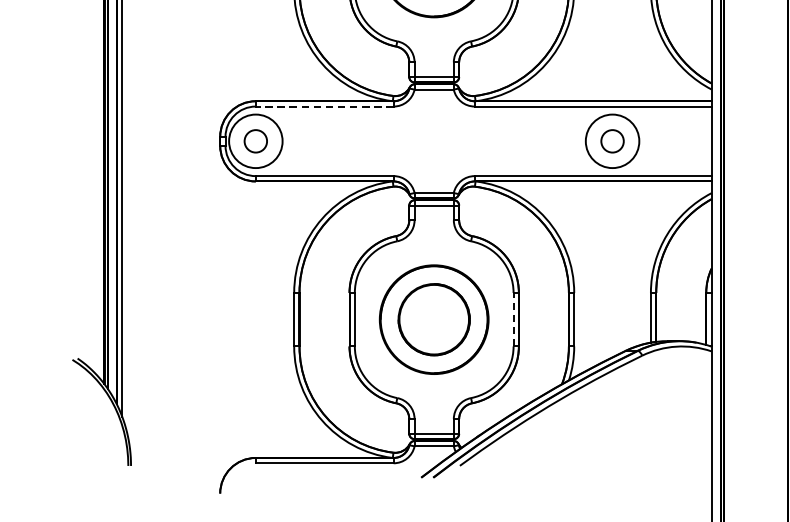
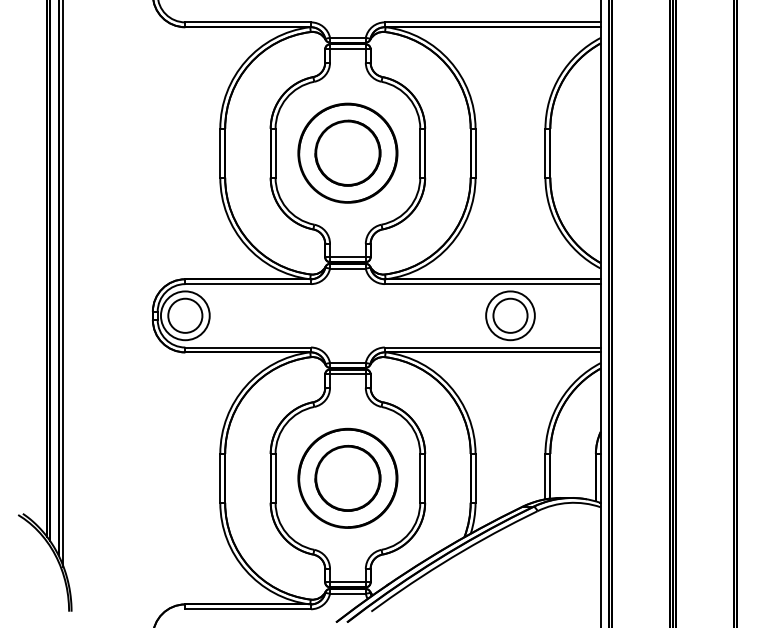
line: (325, 106) -> (248, 284), dashed -> solid
circle: (256, 140) -> (185, 315), size x1.67
circle: (612, 140) -> (510, 315), size x1.67
line: (513, 318) -> (420, 477), dashed -> solid

